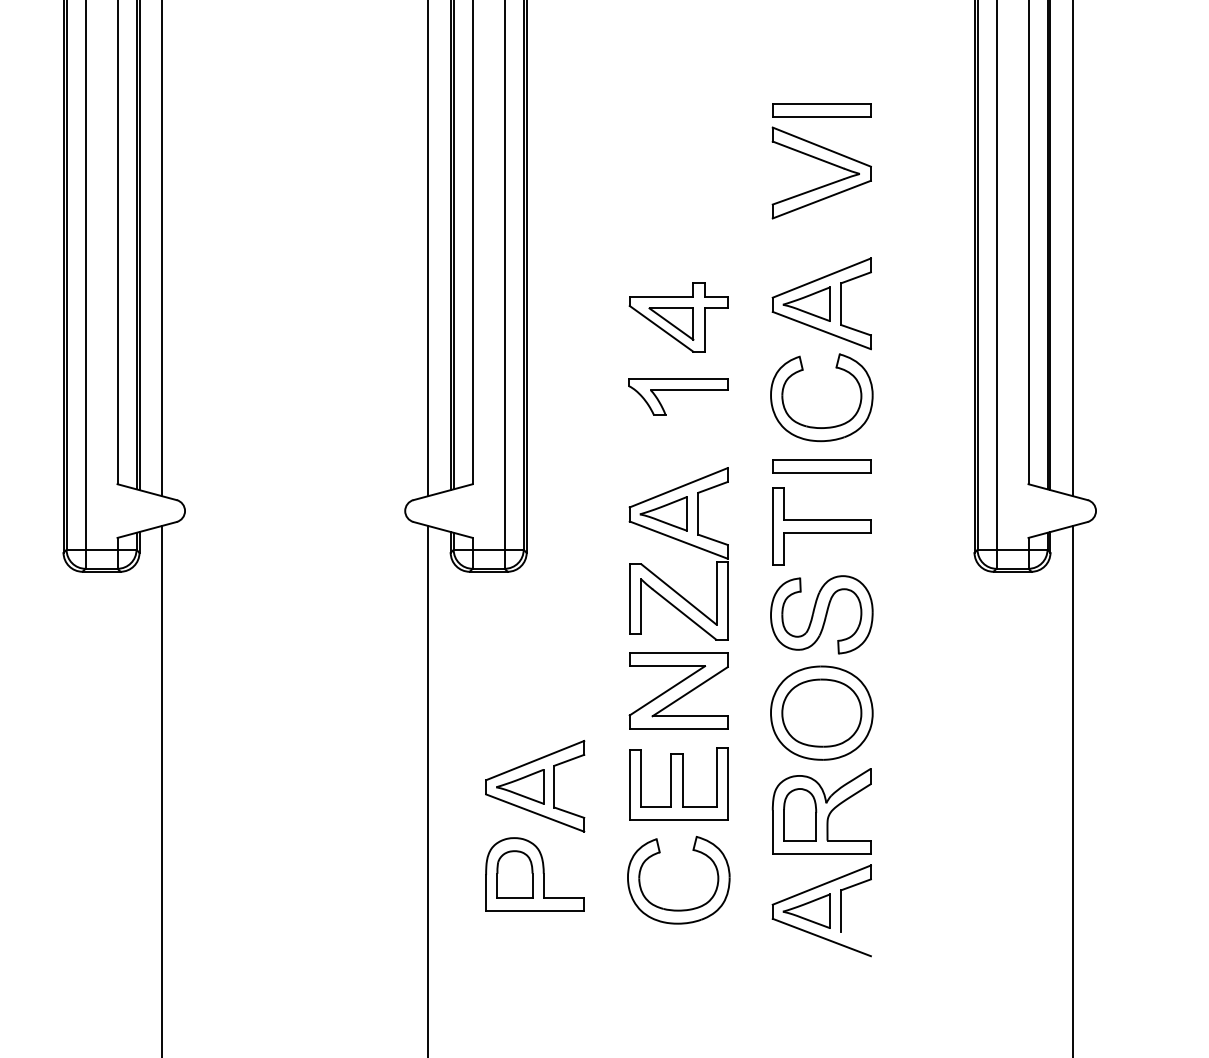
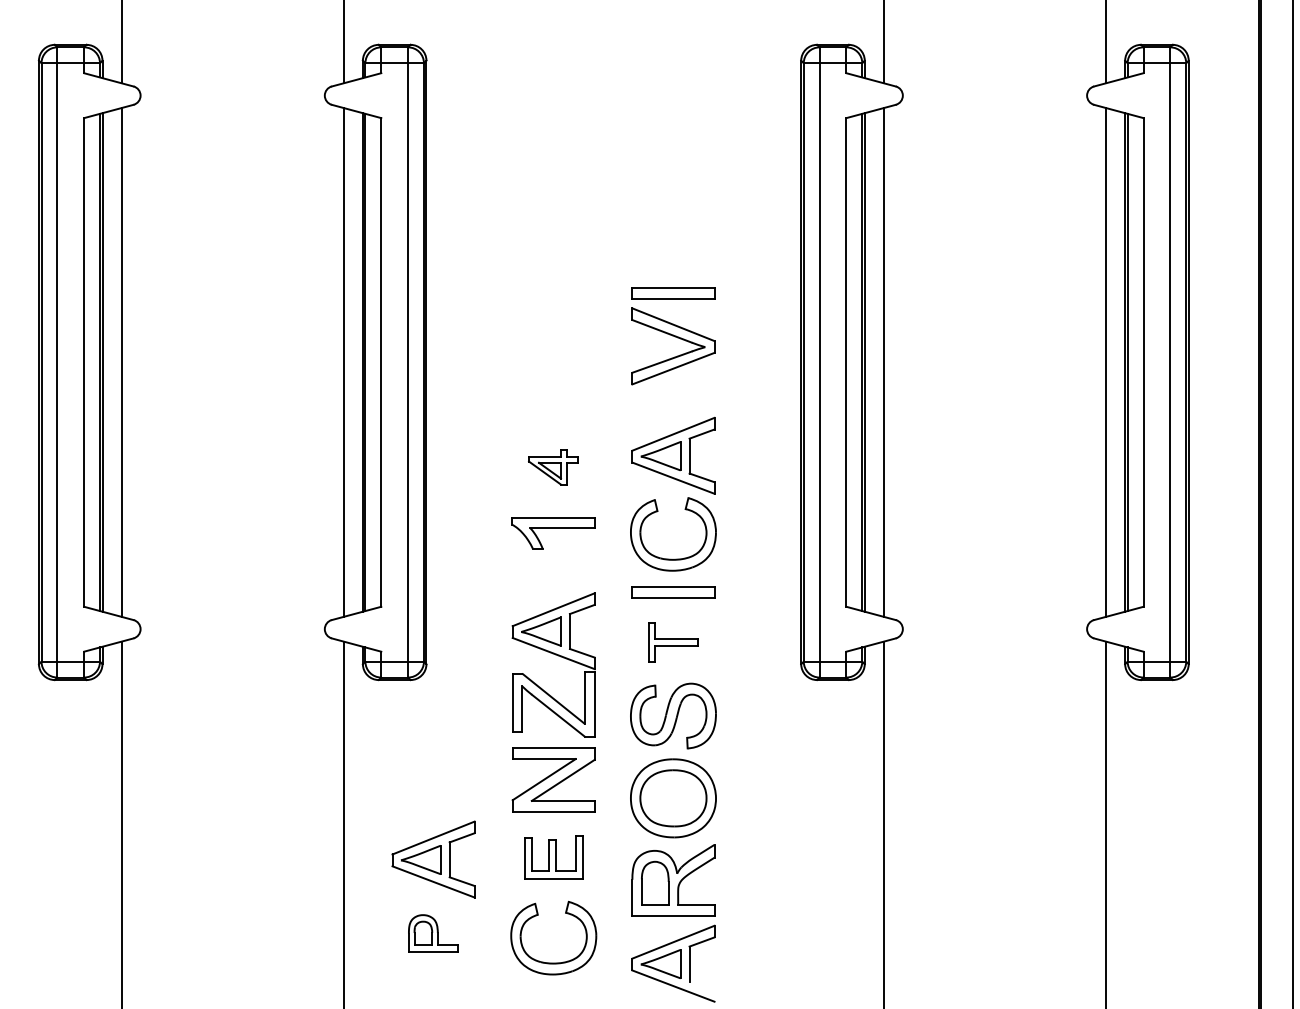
part: (678, 317) -> (553, 467), size x0.6
part: (821, 526) -> (673, 642), size x0.6
part: (678, 783) -> (553, 857), size x0.7
part: (535, 874) -> (433, 933), size x0.6

